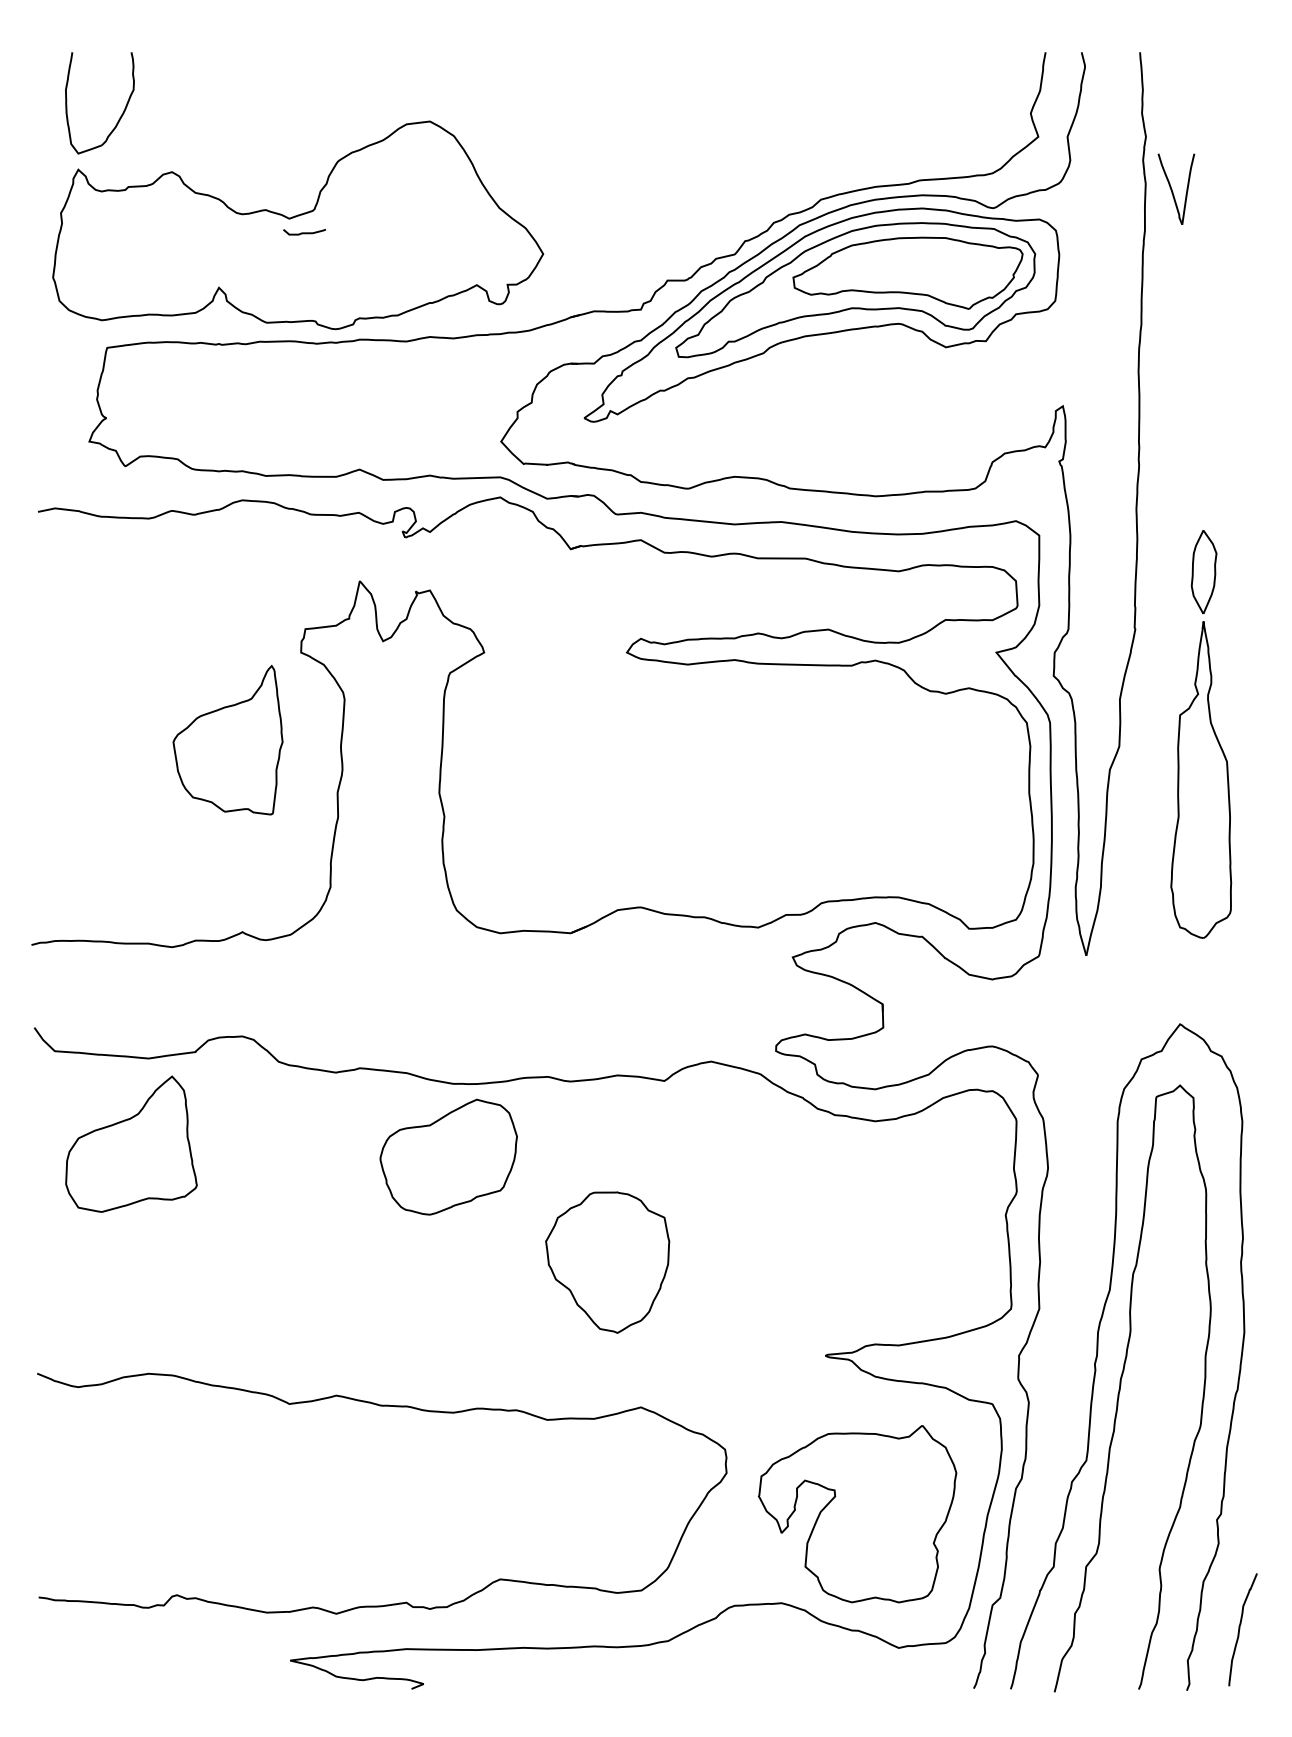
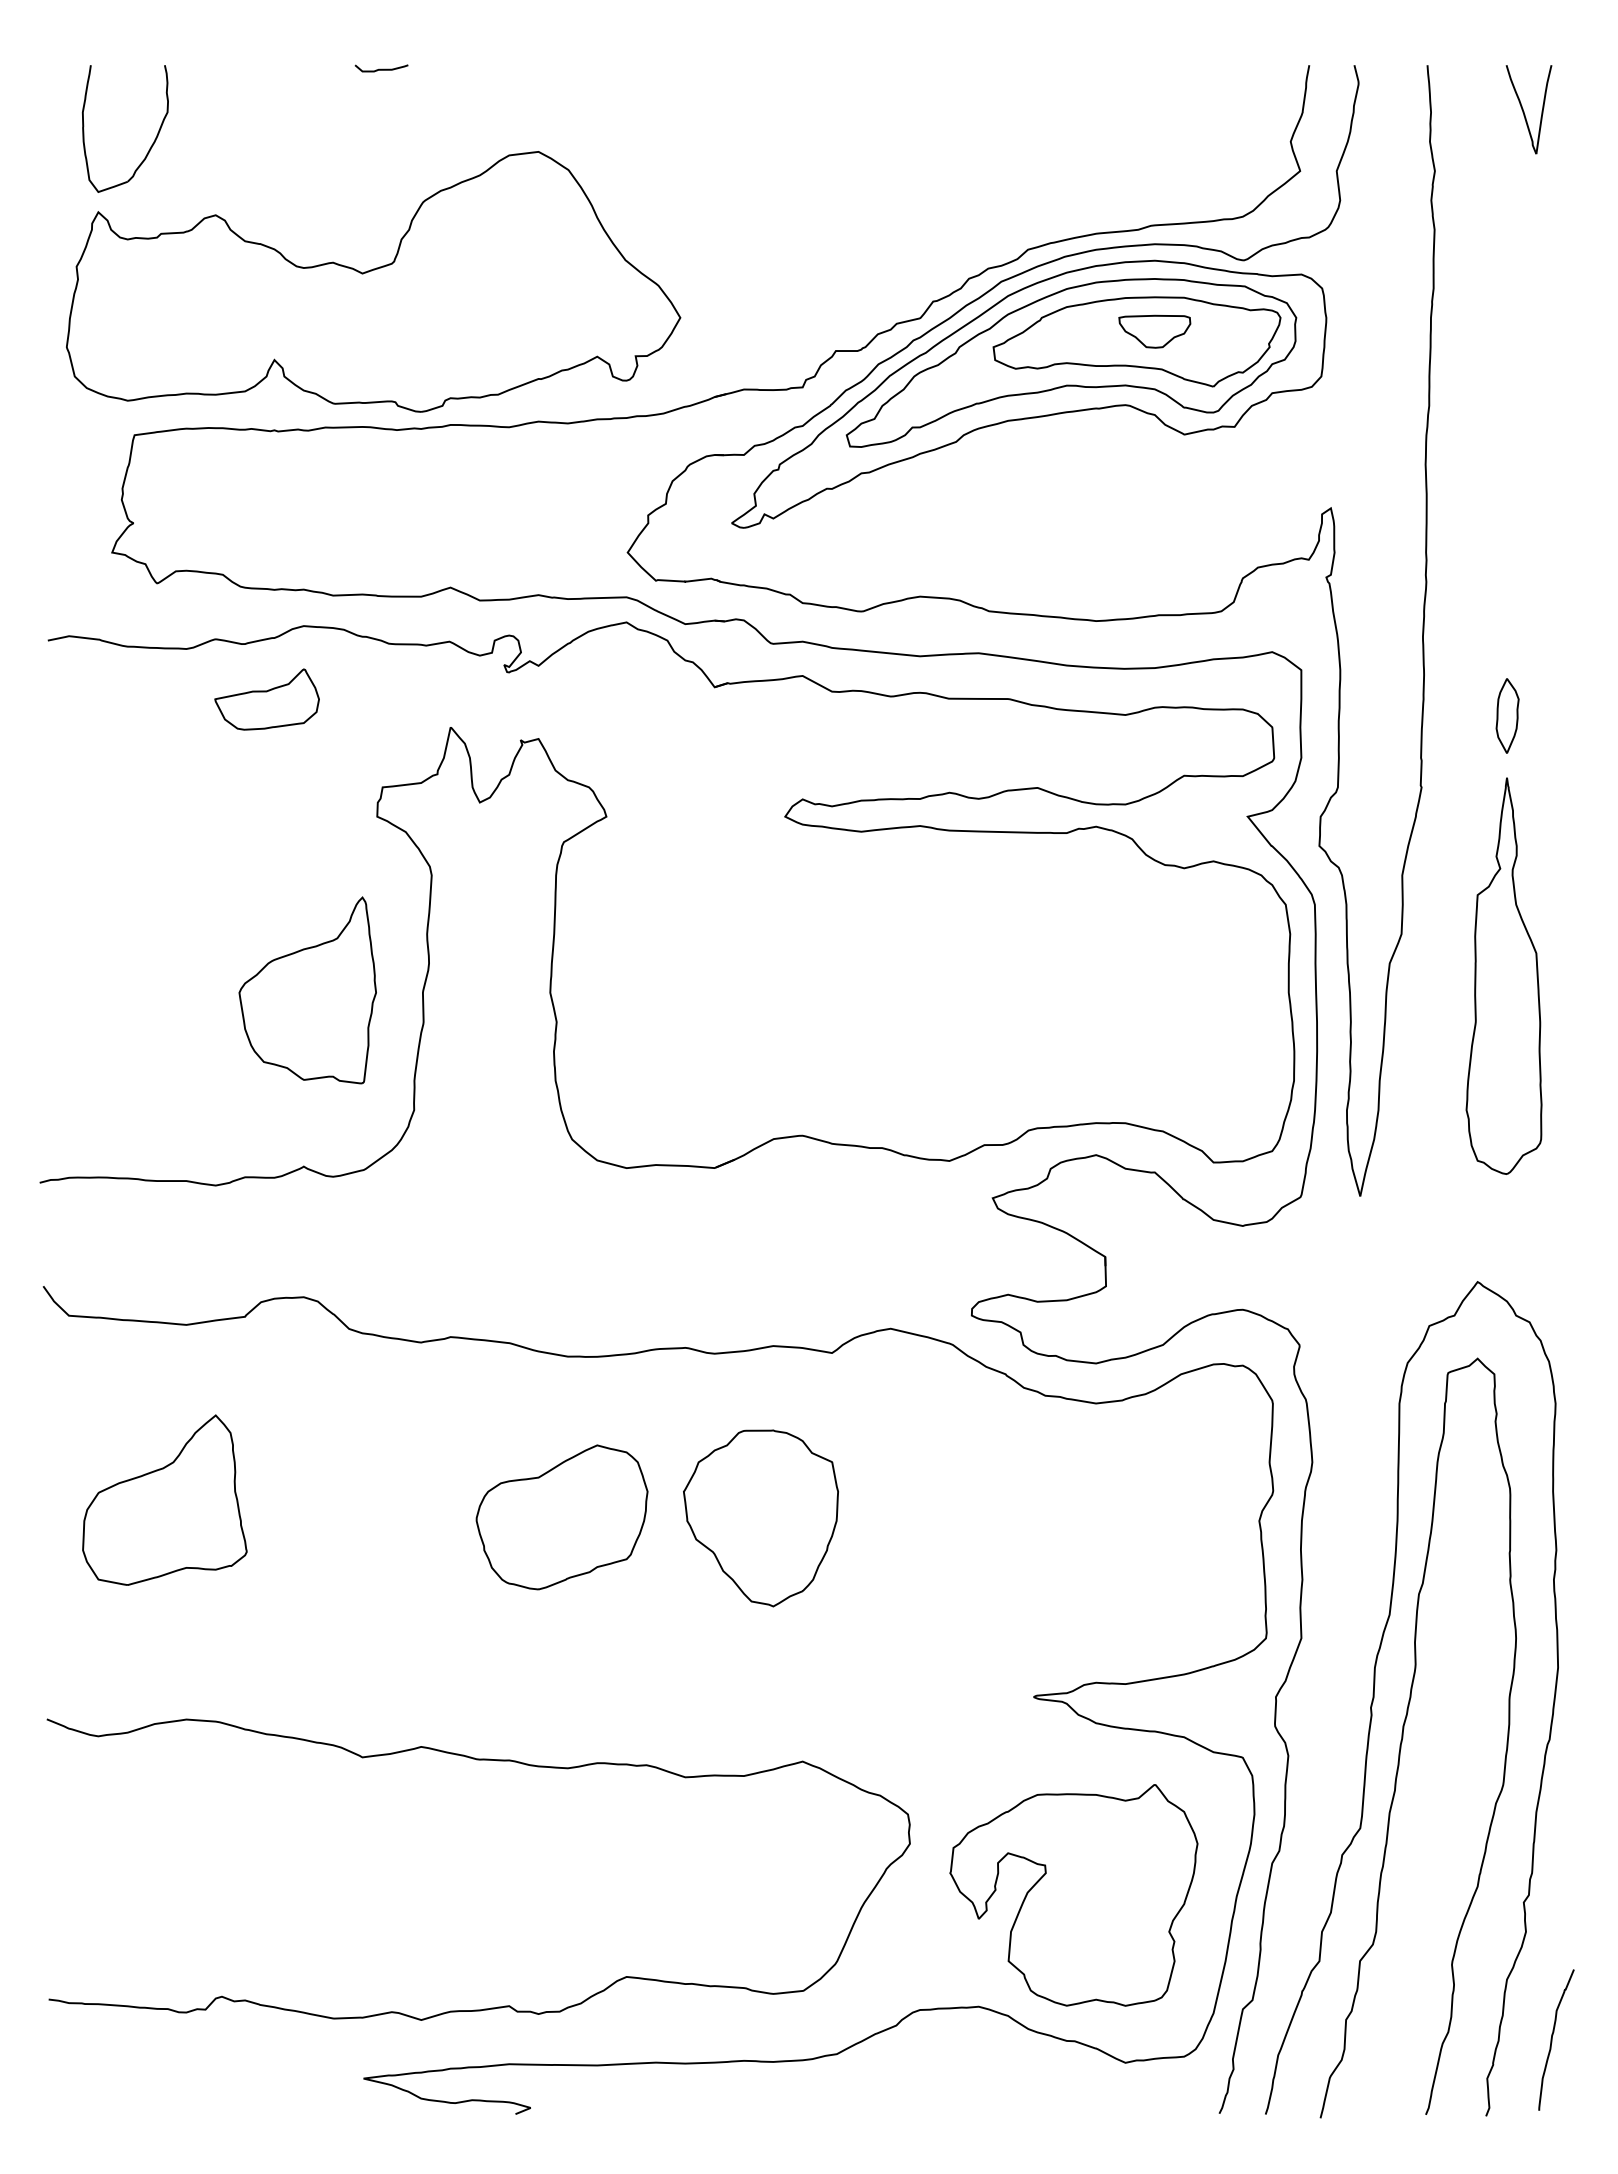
part: (1176, 189) -> (1528, 109), moved
curve: (304, 232) -> (381, 68), moved
part: (921, 265) -> (1154, 331), added
part: (212, 558) -> (266, 699), added
part: (1203, 571) -> (1507, 715), size x0.71
part: (227, 740) -> (307, 990), moved
part: (131, 1143) -> (164, 1499), moved
part: (448, 1157) -> (561, 1517), moved
part: (607, 1262) -> (760, 1518), moved

